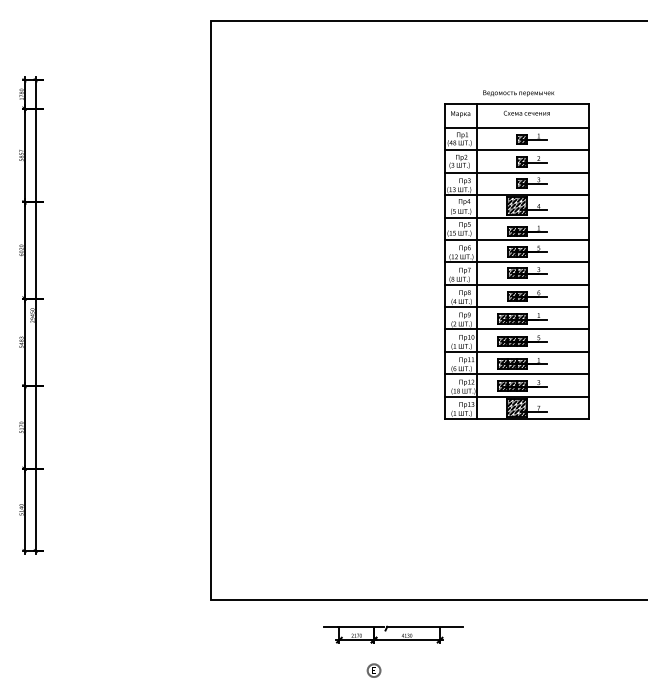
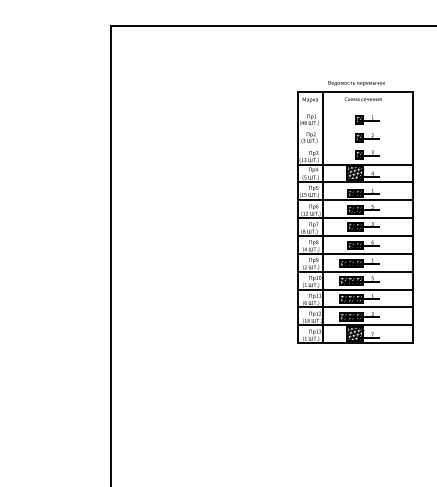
line: (517, 128) -> (355, 111), removed
line: (517, 150) -> (355, 128), removed
line: (517, 172) -> (355, 146), removed

